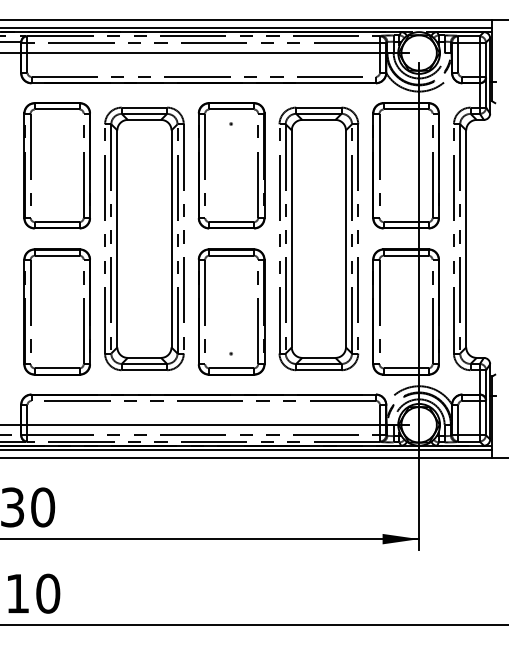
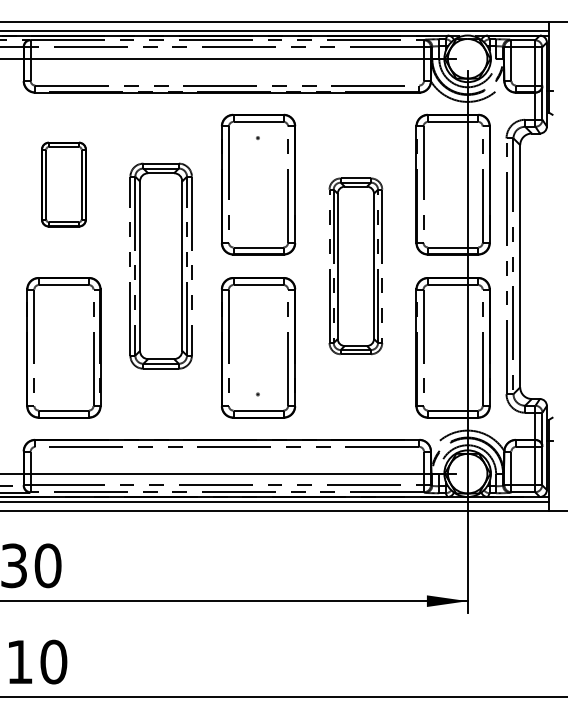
part: (56, 165) -> (63, 184), size x0.6
part: (143, 238) -> (160, 265), size x0.7
part: (318, 239) -> (355, 266), size x0.6

